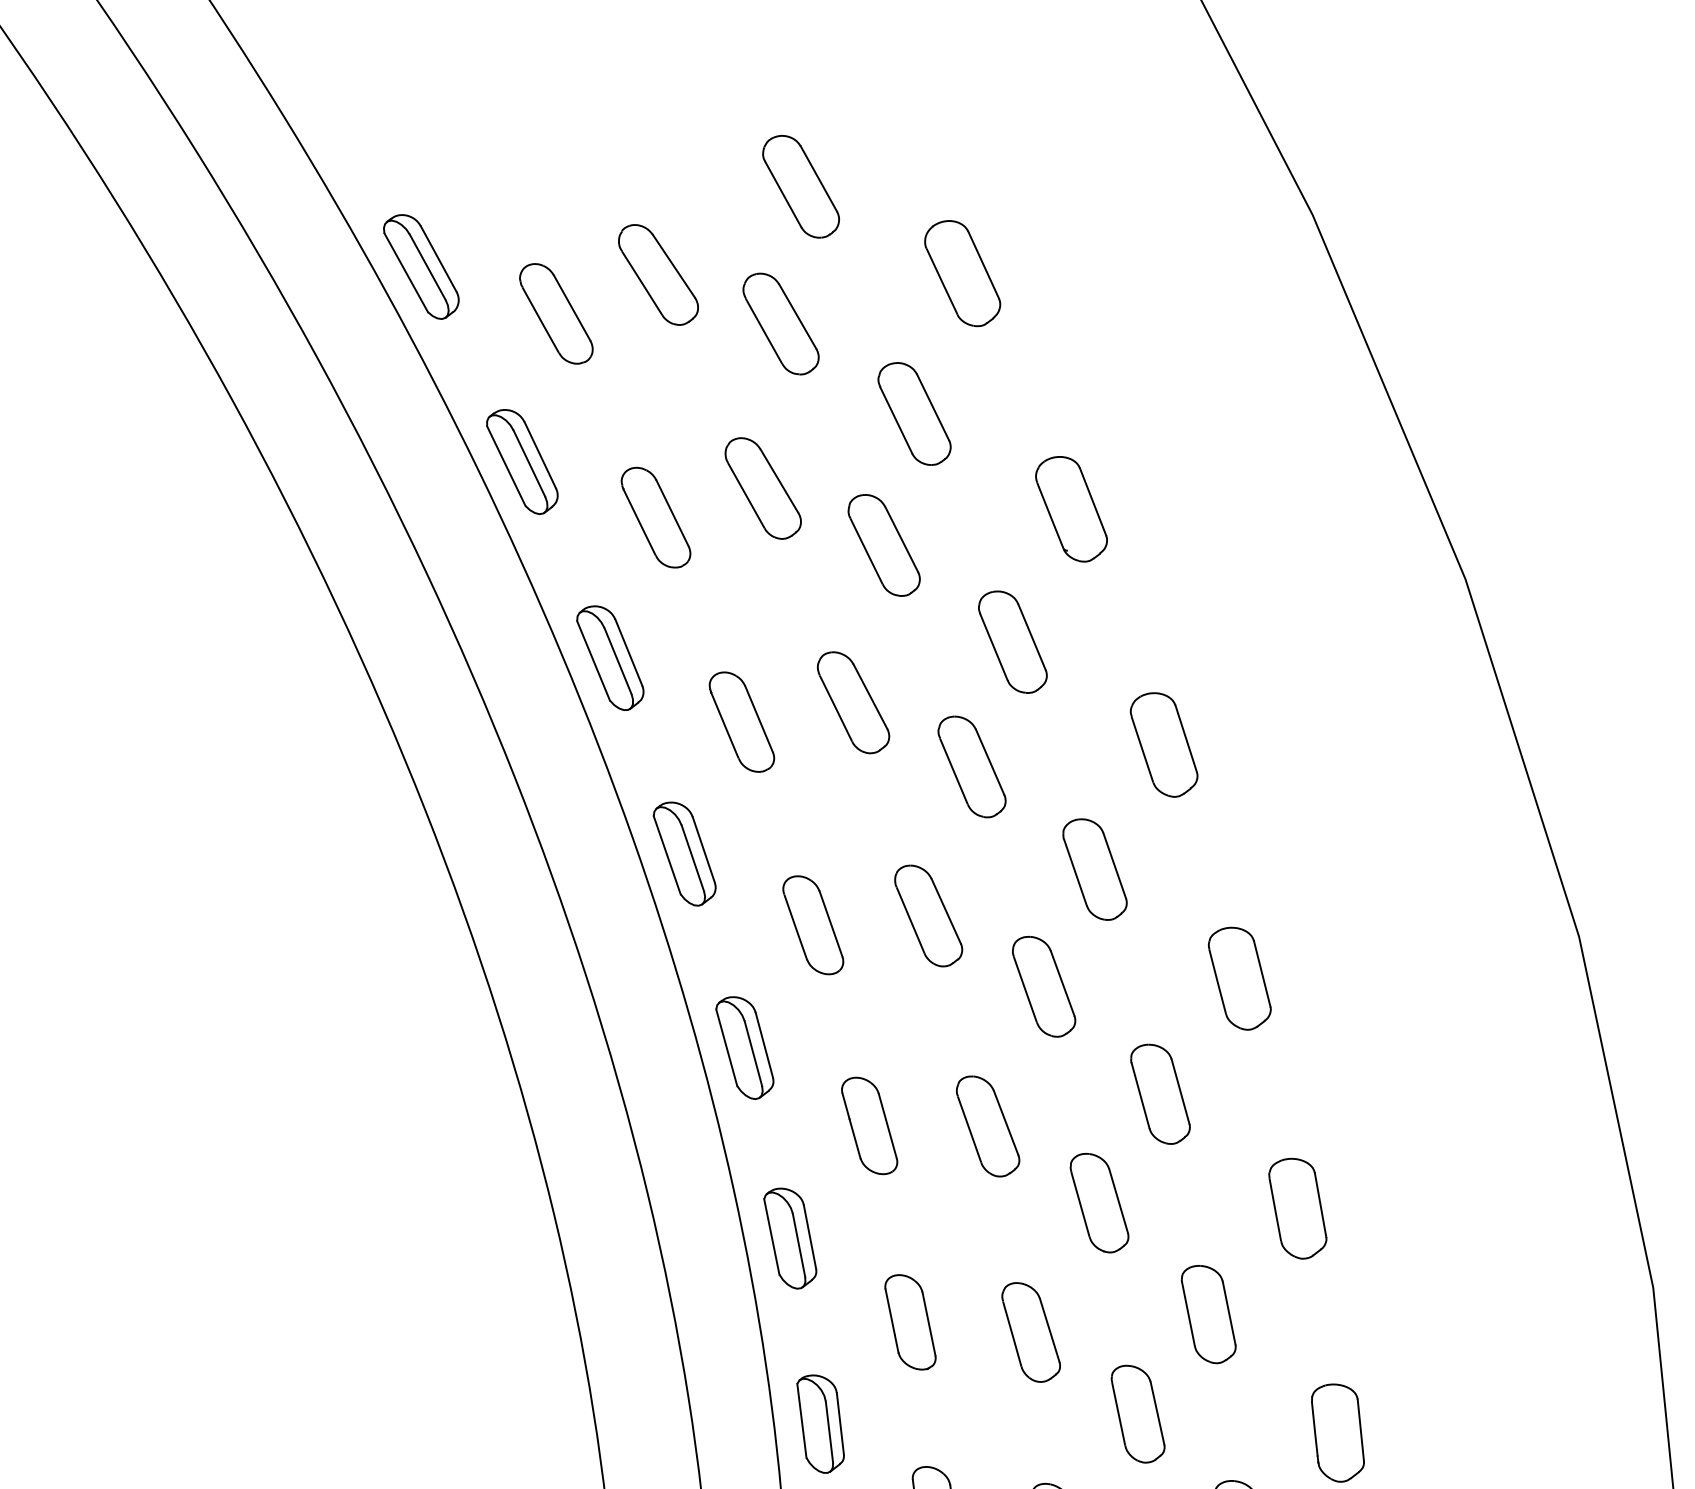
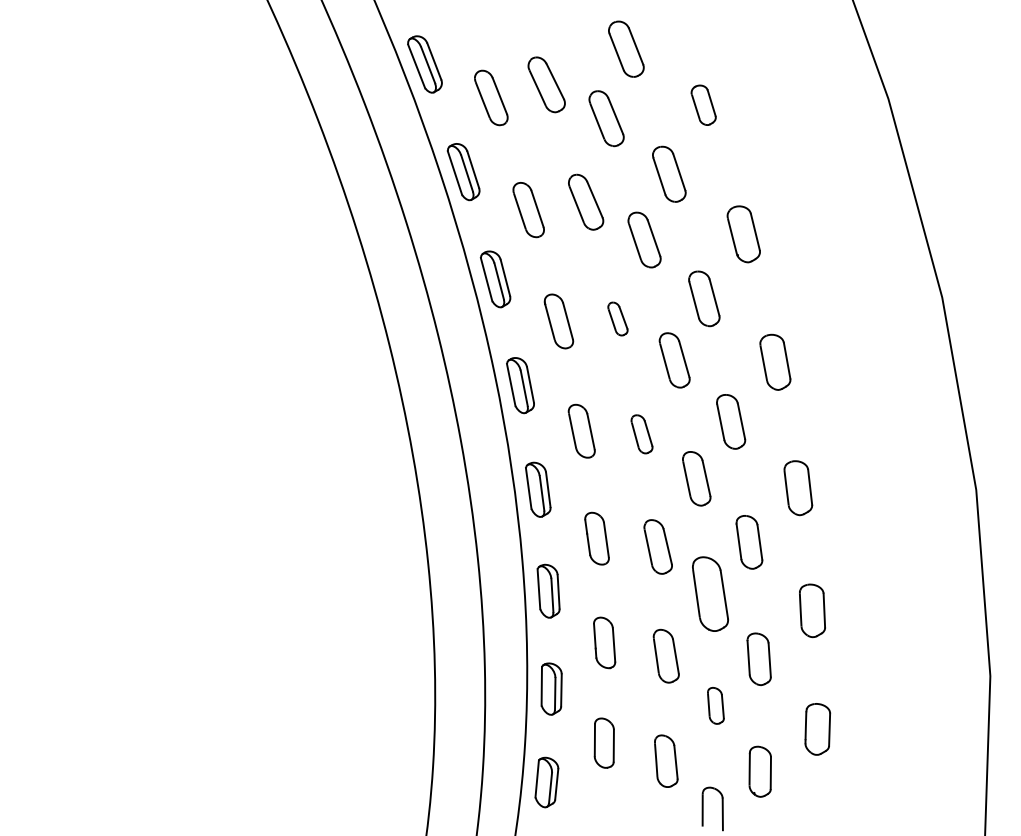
part: (962, 274) -> (703, 105), size x0.7
part: (852, 701) -> (617, 318), size x0.6
part: (927, 916) -> (641, 434), size x0.7
part: (1099, 1203) -> (710, 594), size x1.4
part: (1137, 1413) -> (715, 705), size x0.7

